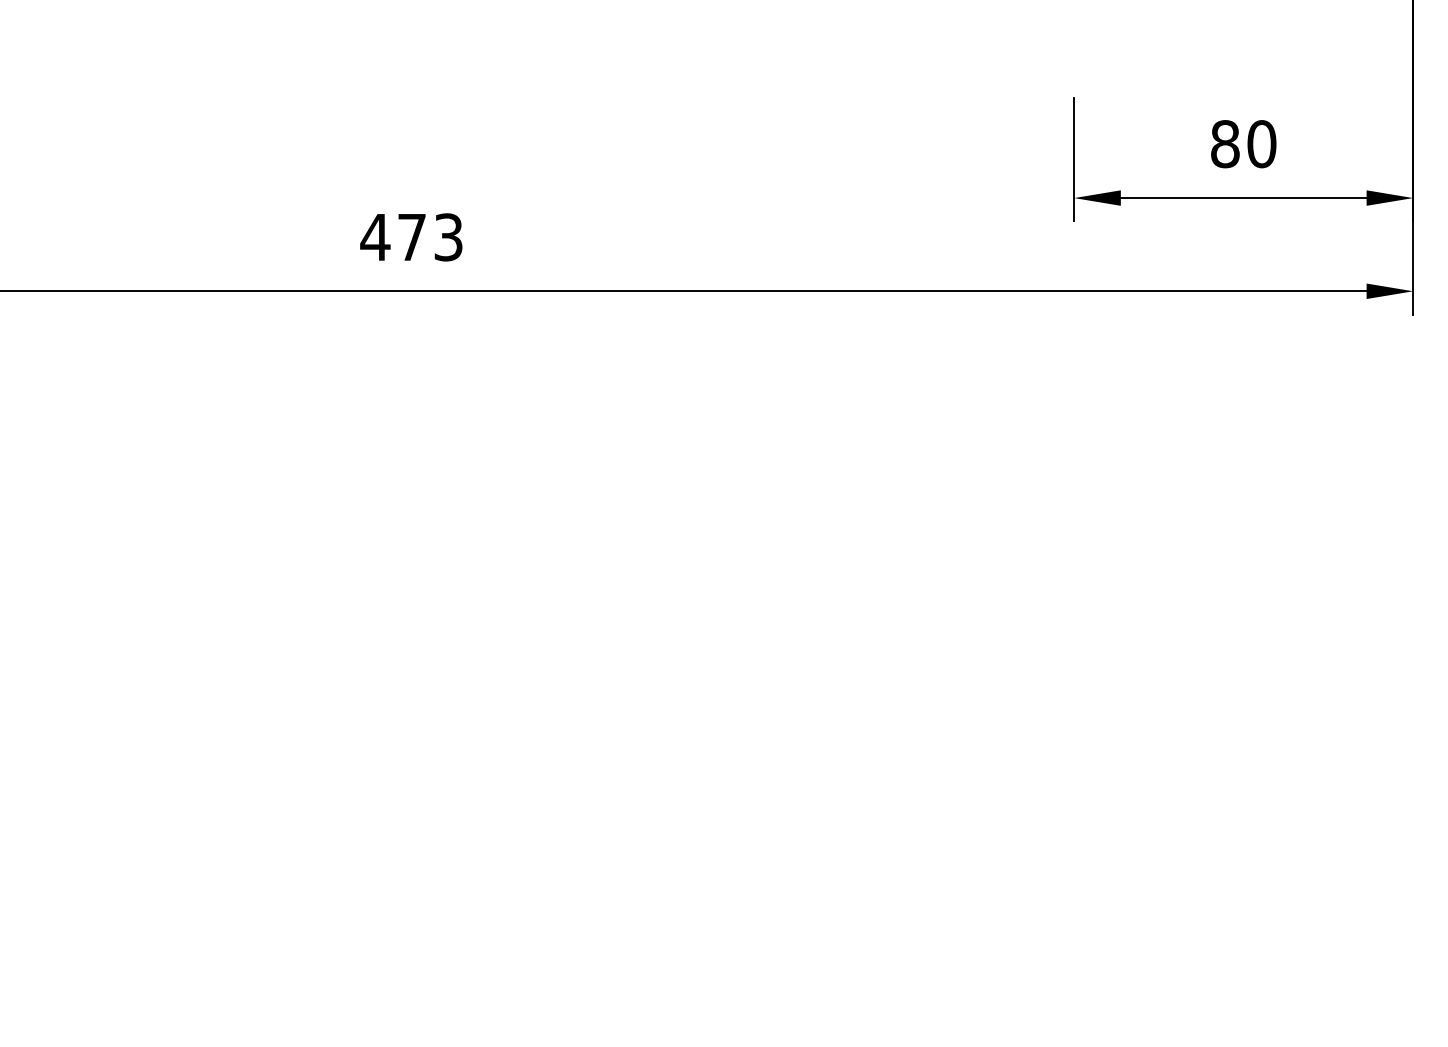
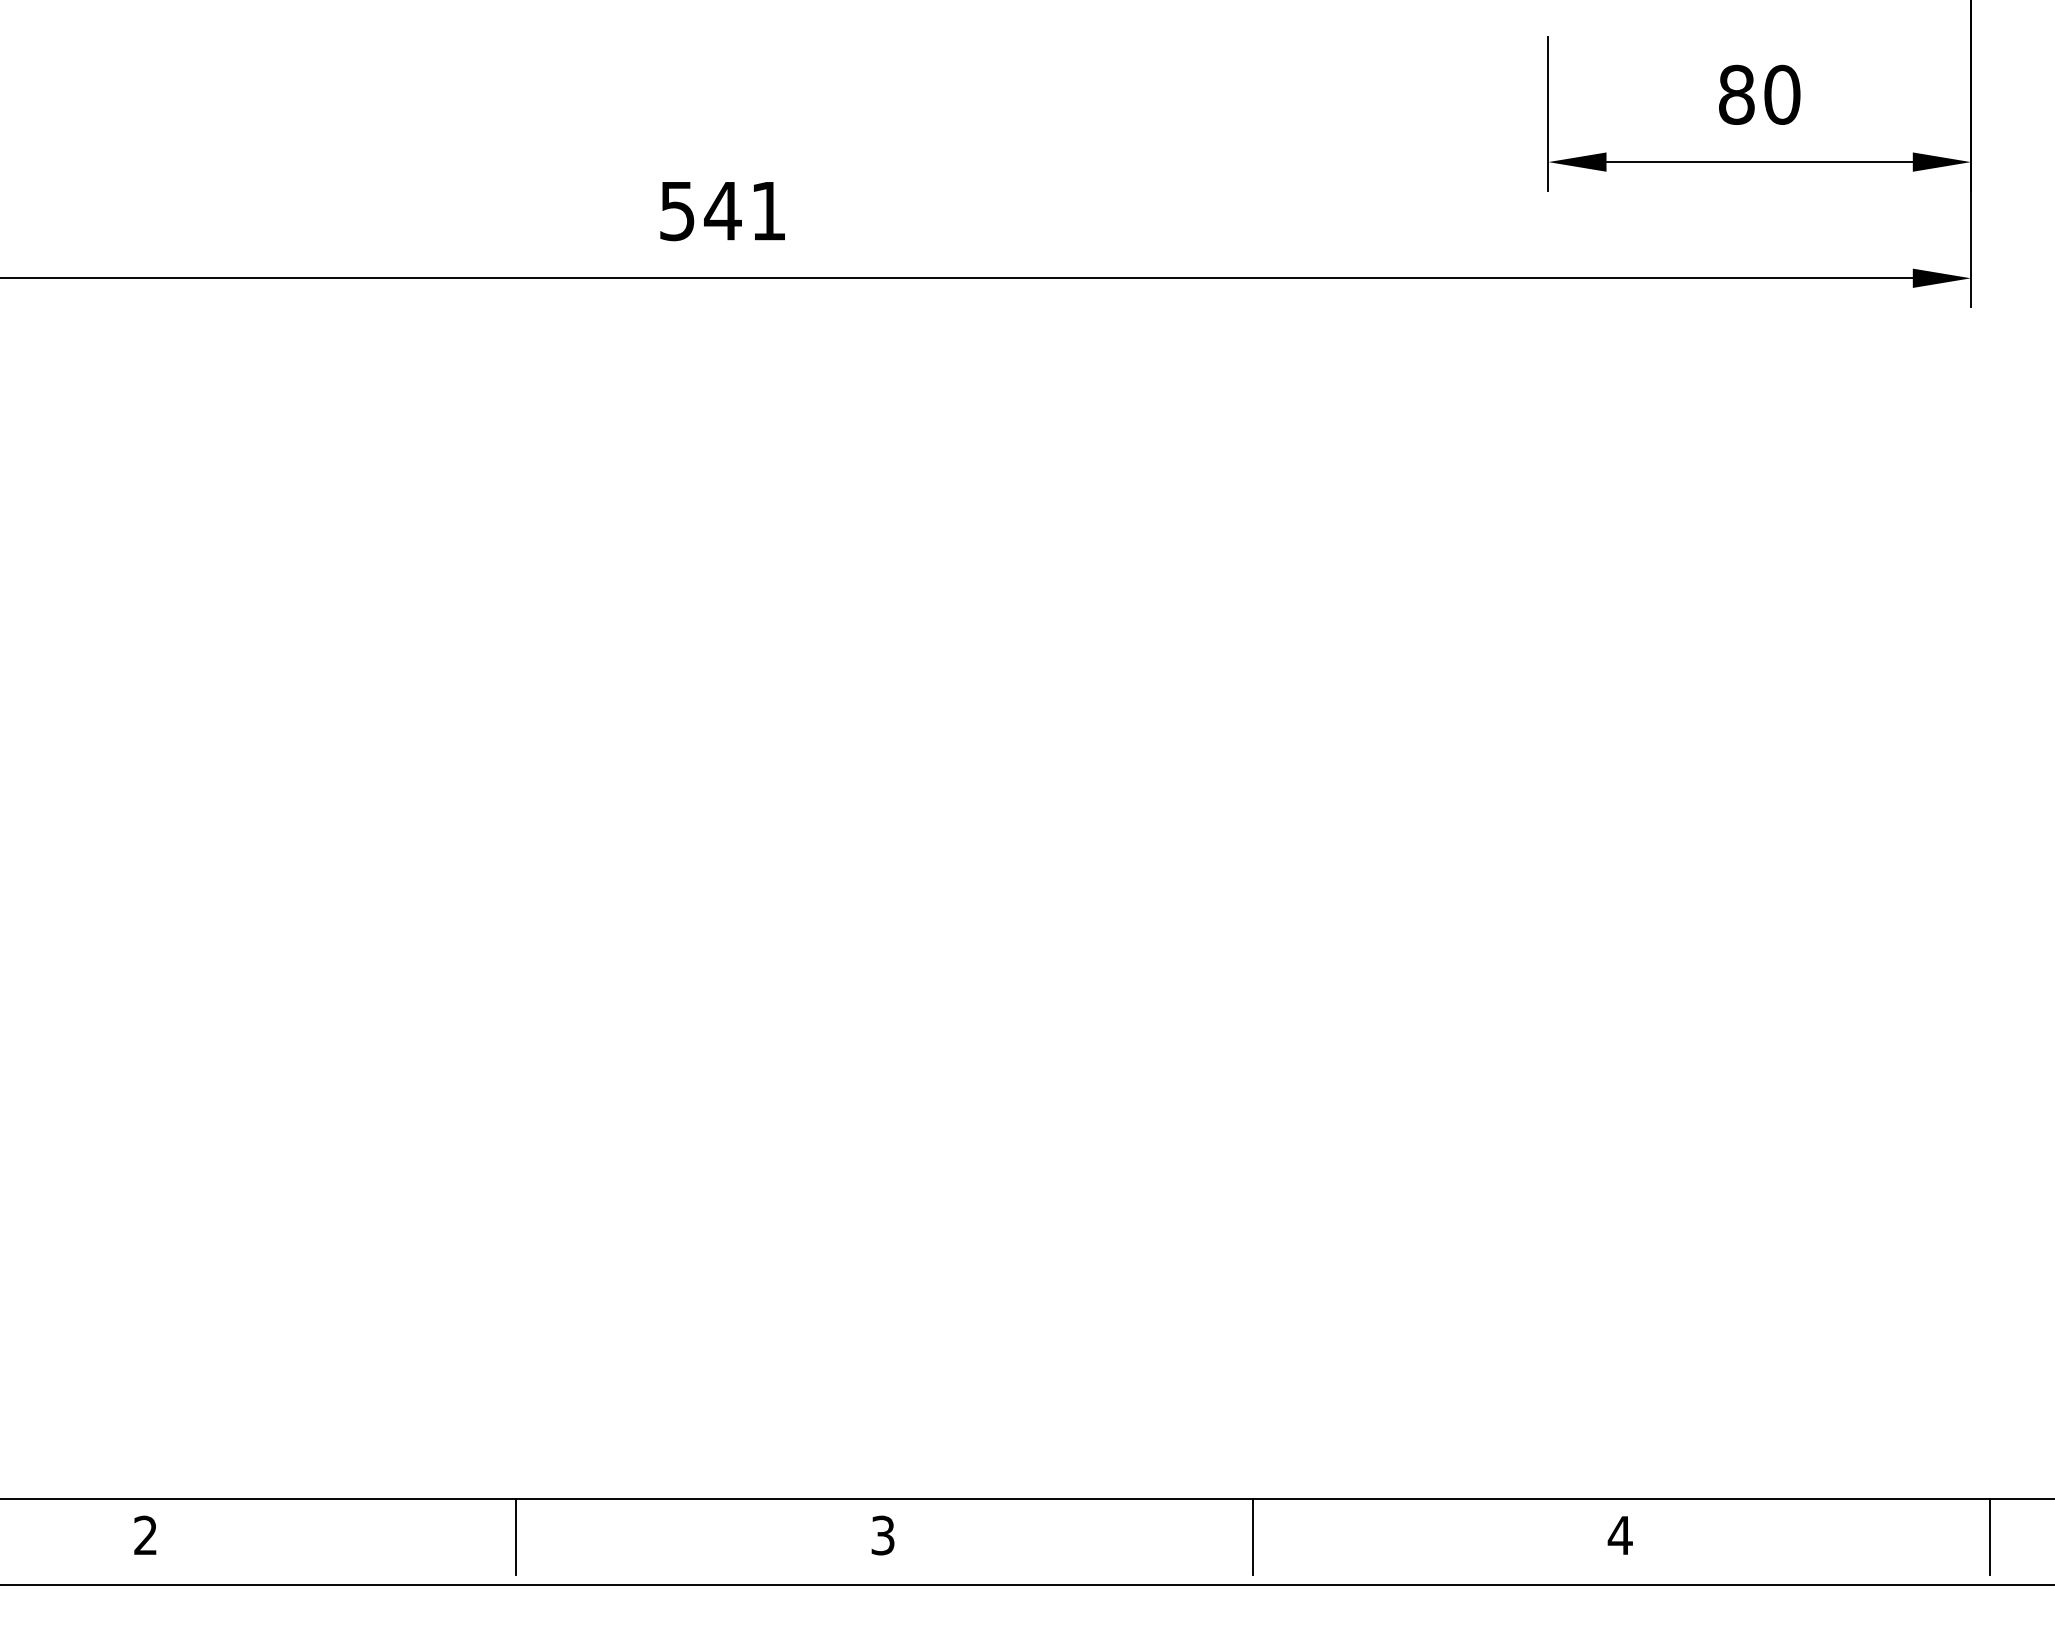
text: (410, 237) -> (721, 211), 473 -> 541

